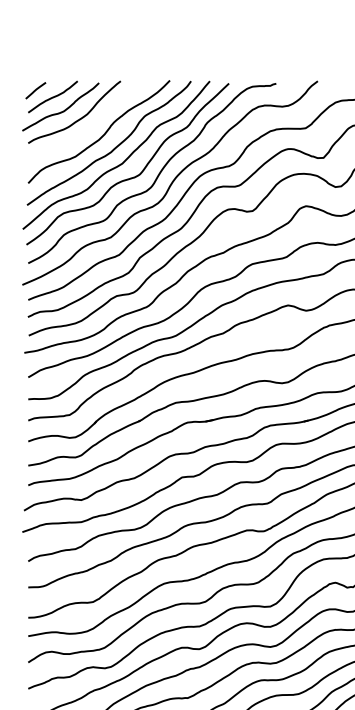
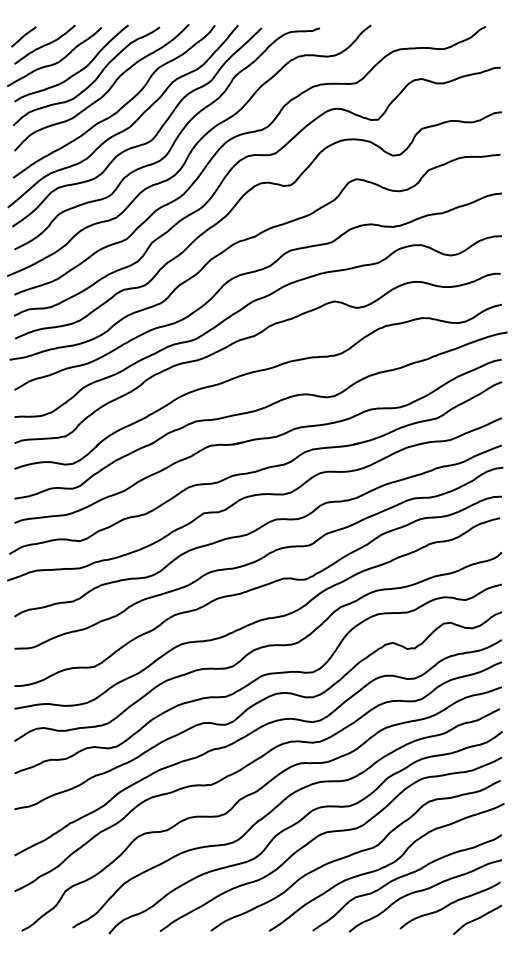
curve: (91, 126) -> (92, 81), added

